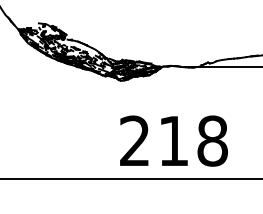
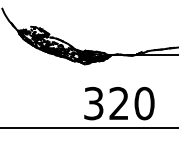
text: (174, 140) -> (119, 103), 218 -> 320

